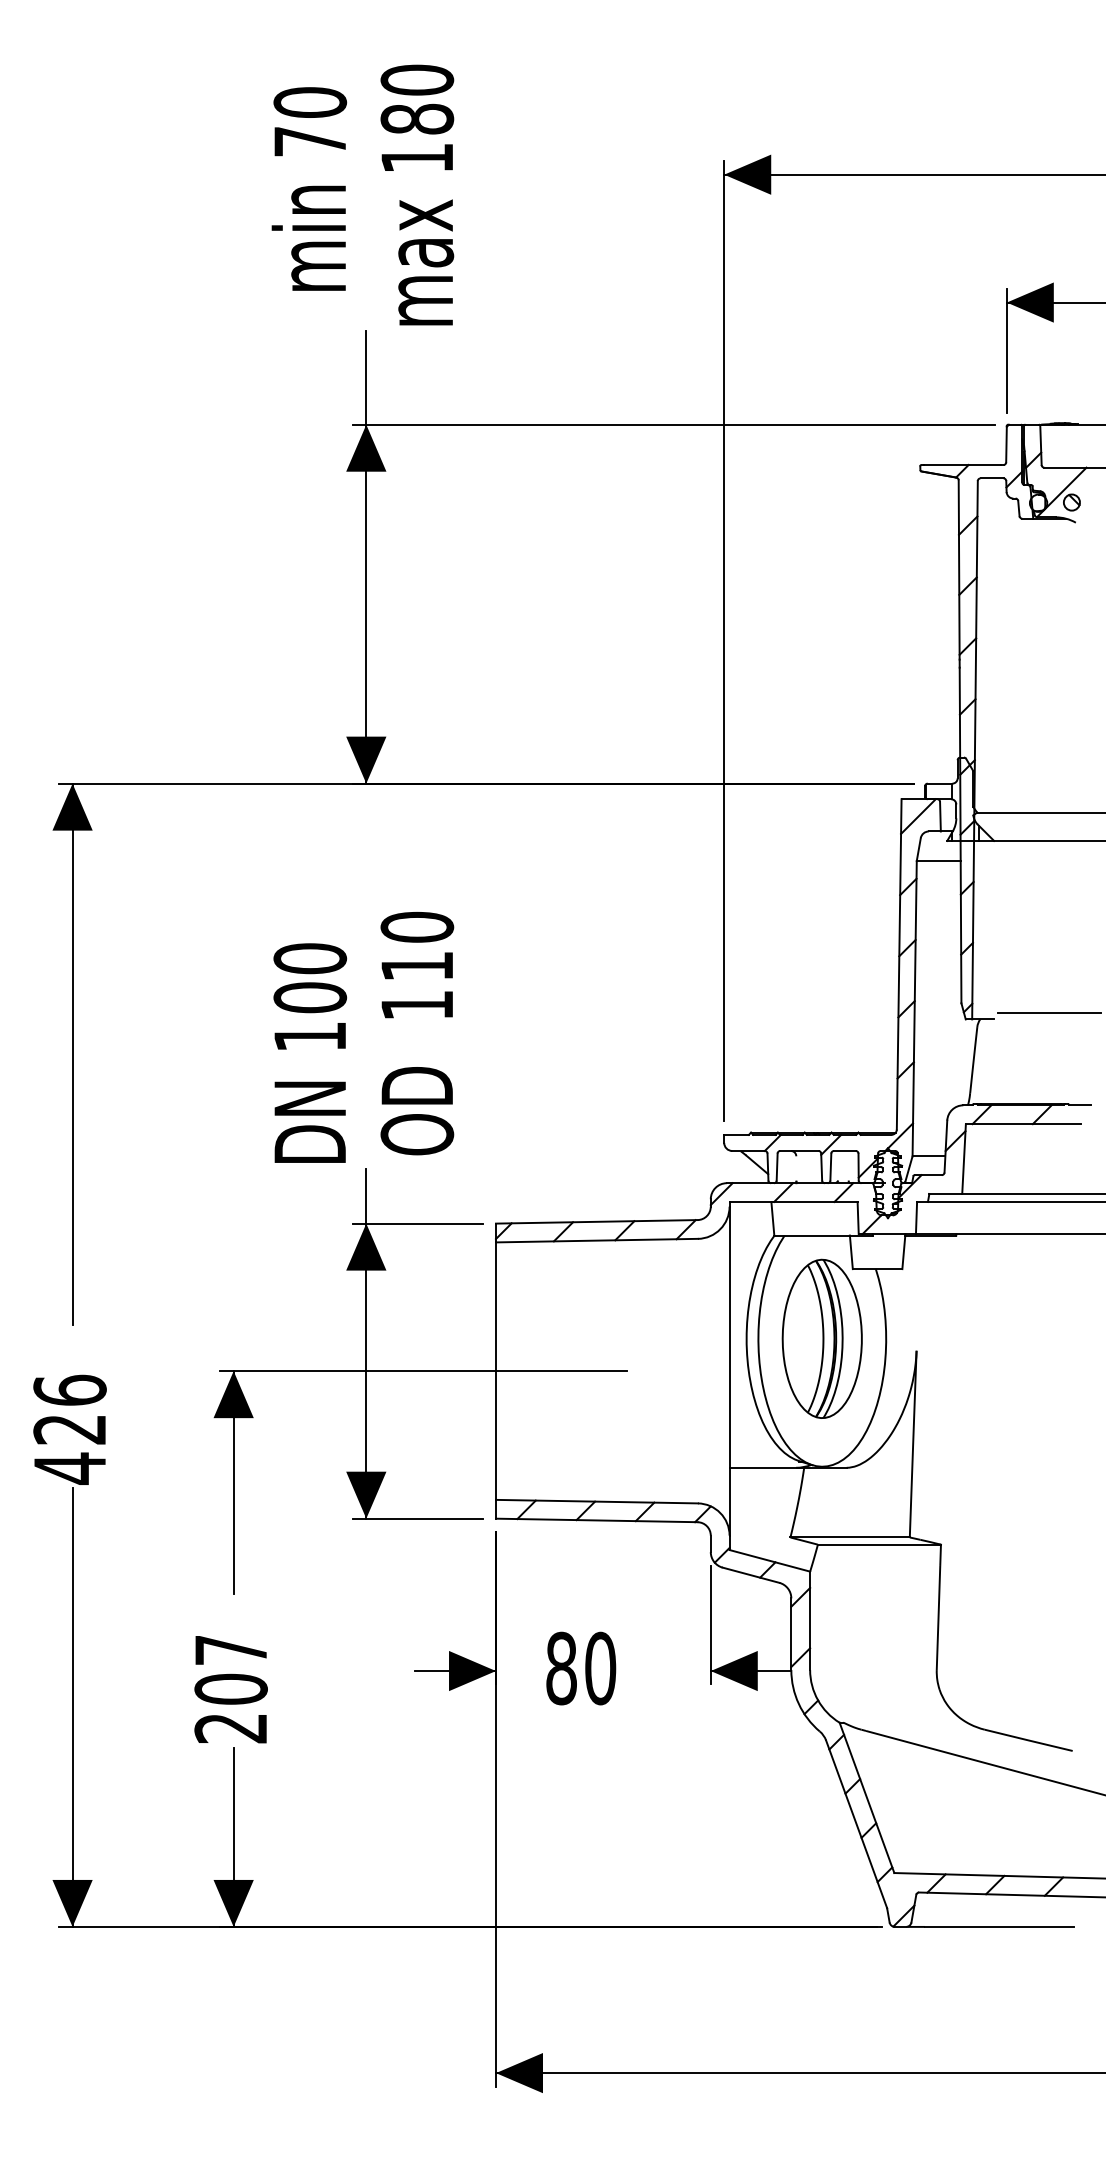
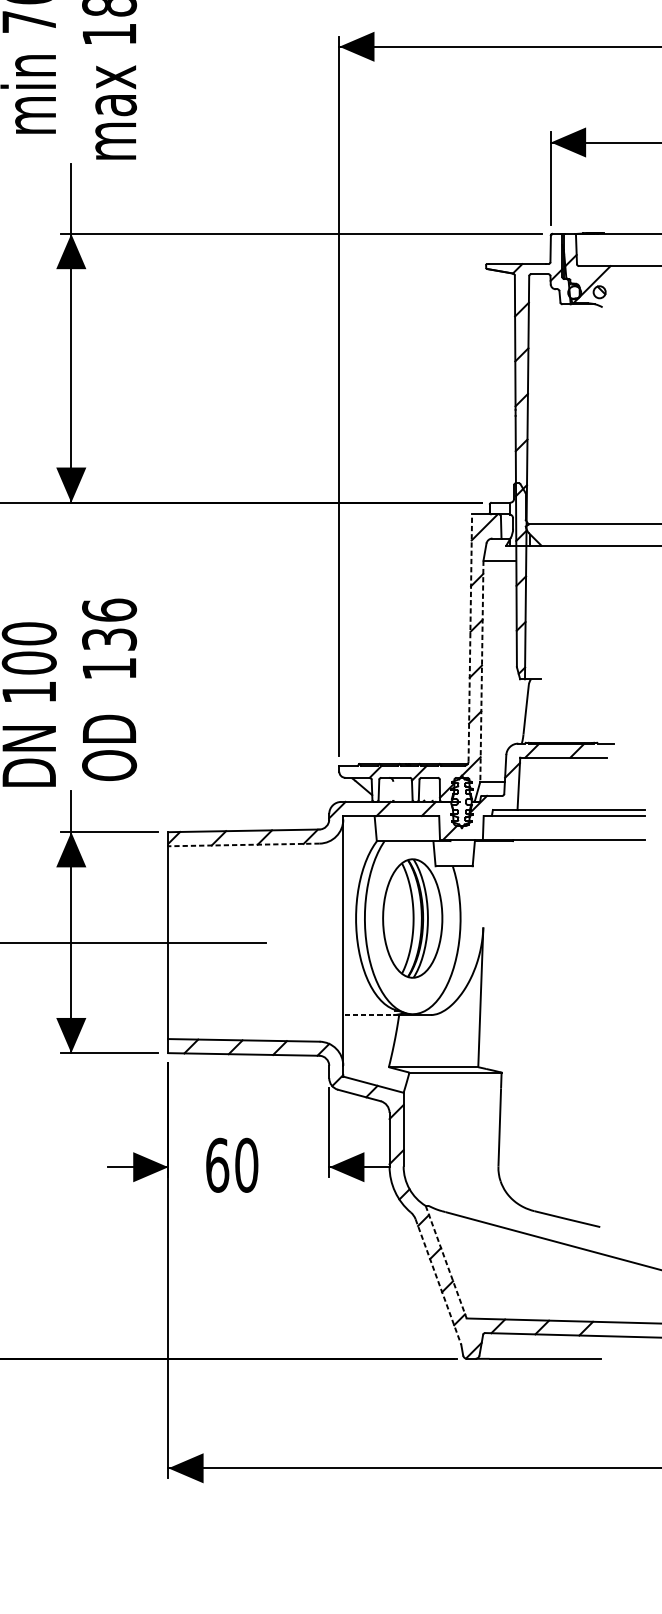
text: (417, 946) -> (109, 624), 110 -> 136
line: (899, 963) -> (470, 637), solid -> dashed
line: (914, 1008) -> (481, 671), solid -> dashed
line: (1049, 1012) -> (582, 674), removed
line: (596, 1240) -> (243, 844), solid -> dashed
line: (766, 1467) -> (370, 1014), solid -> dashed
text: (561, 1668) -> (217, 1165), 80 -> 60
line: (867, 1797) -> (446, 1261), solid -> dashed
line: (856, 1824) -> (438, 1282), solid -> dashed

